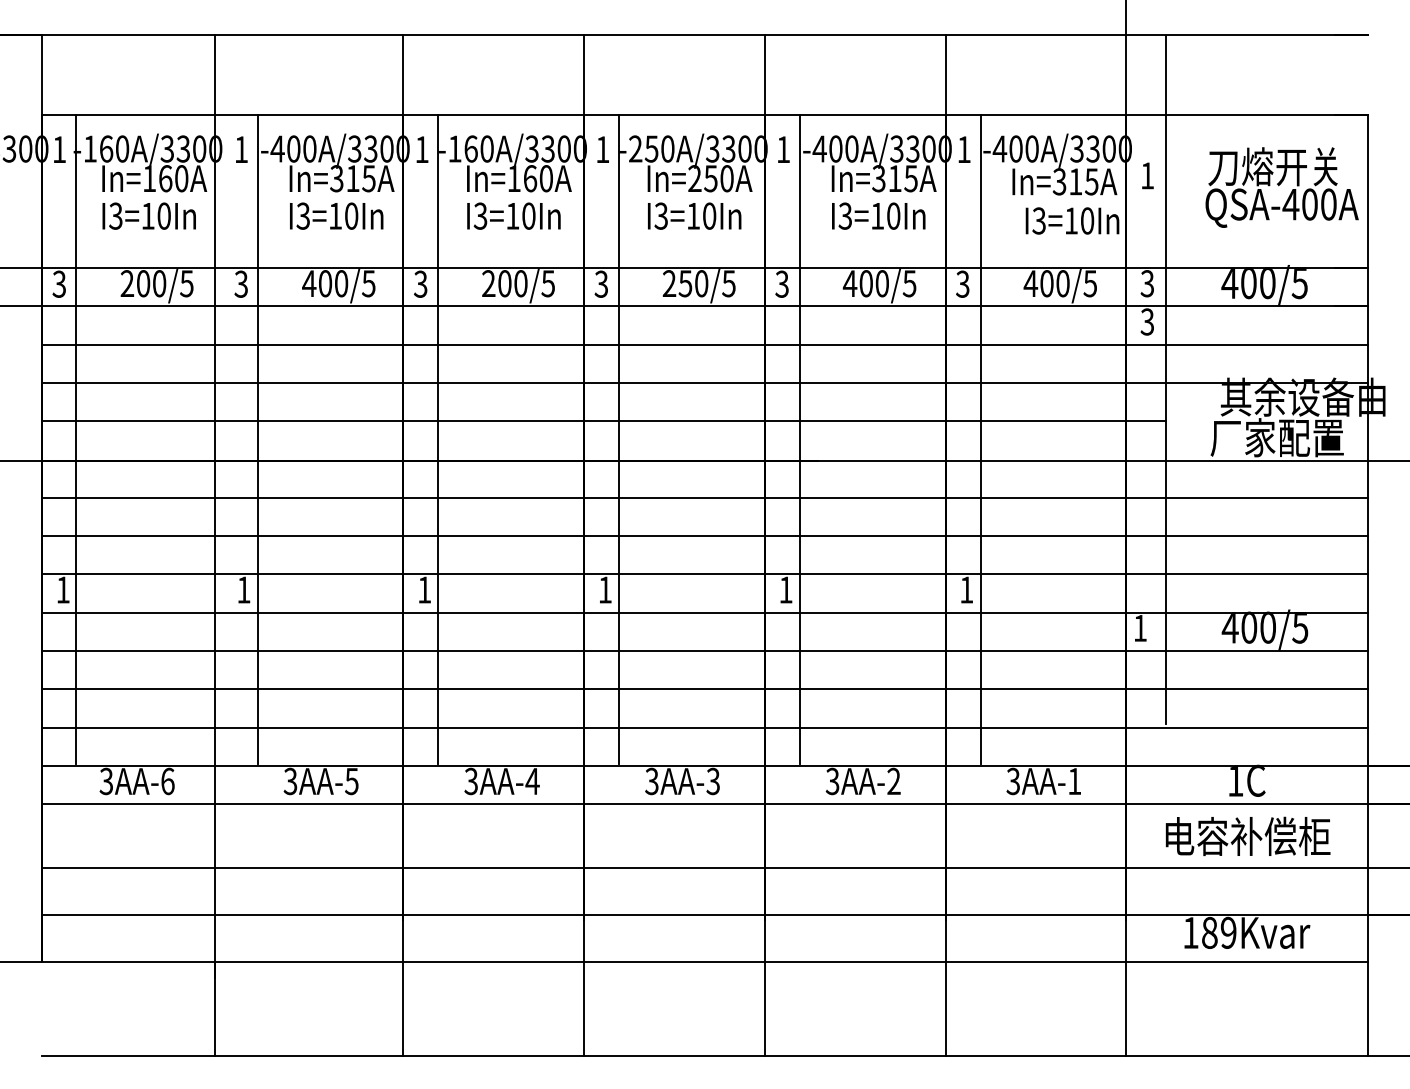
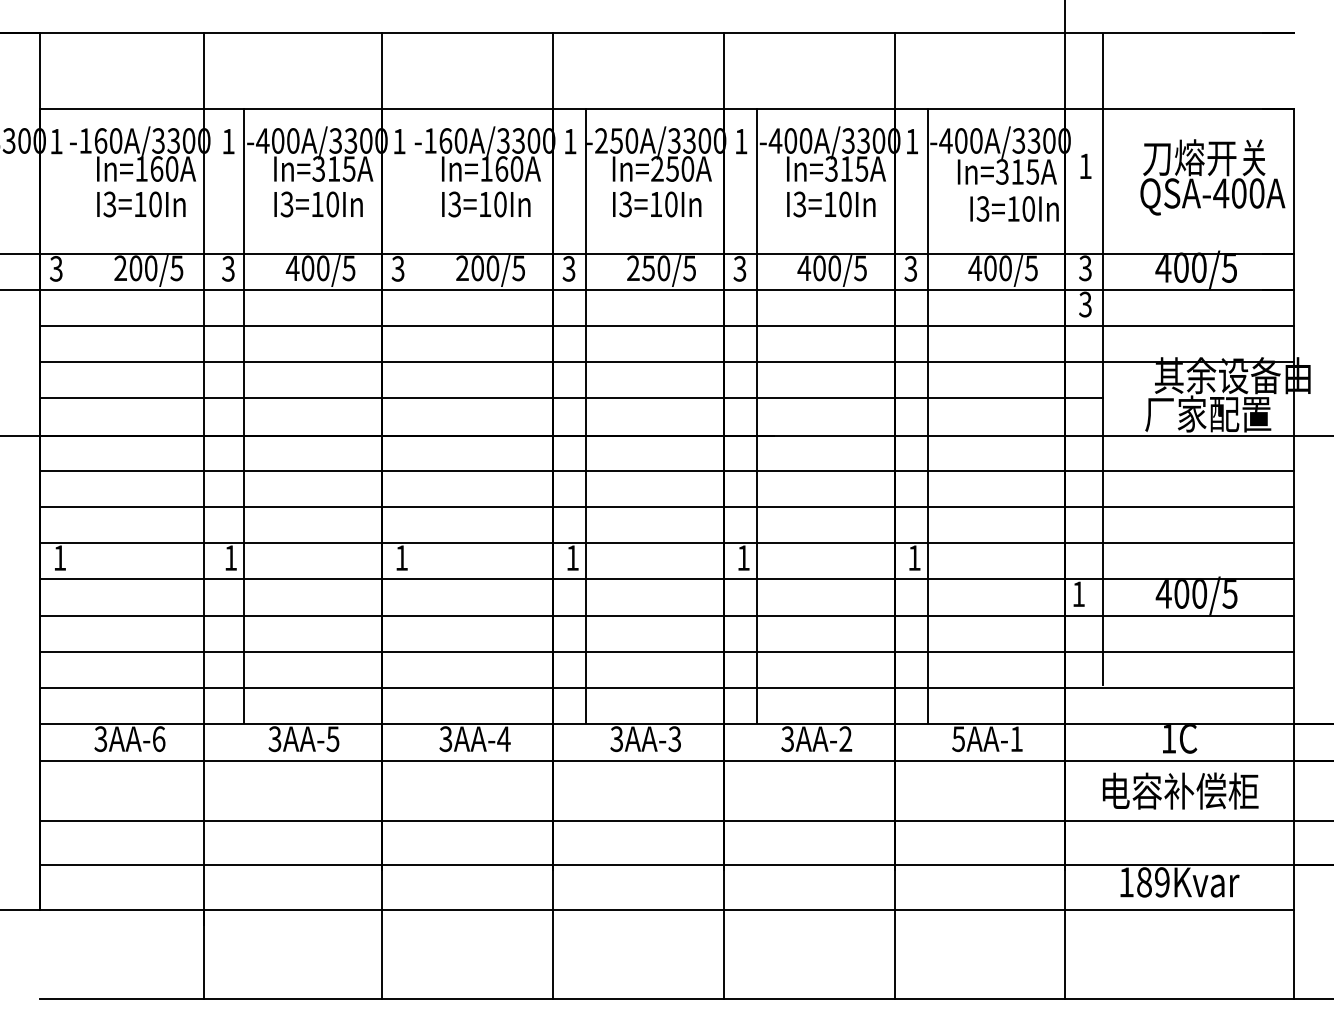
line: (75, 439) -> (71, 415), removed
line: (438, 439) -> (414, 415), removed
text: (1013, 780) -> (958, 738), 3AA-1 -> 5AA-1

